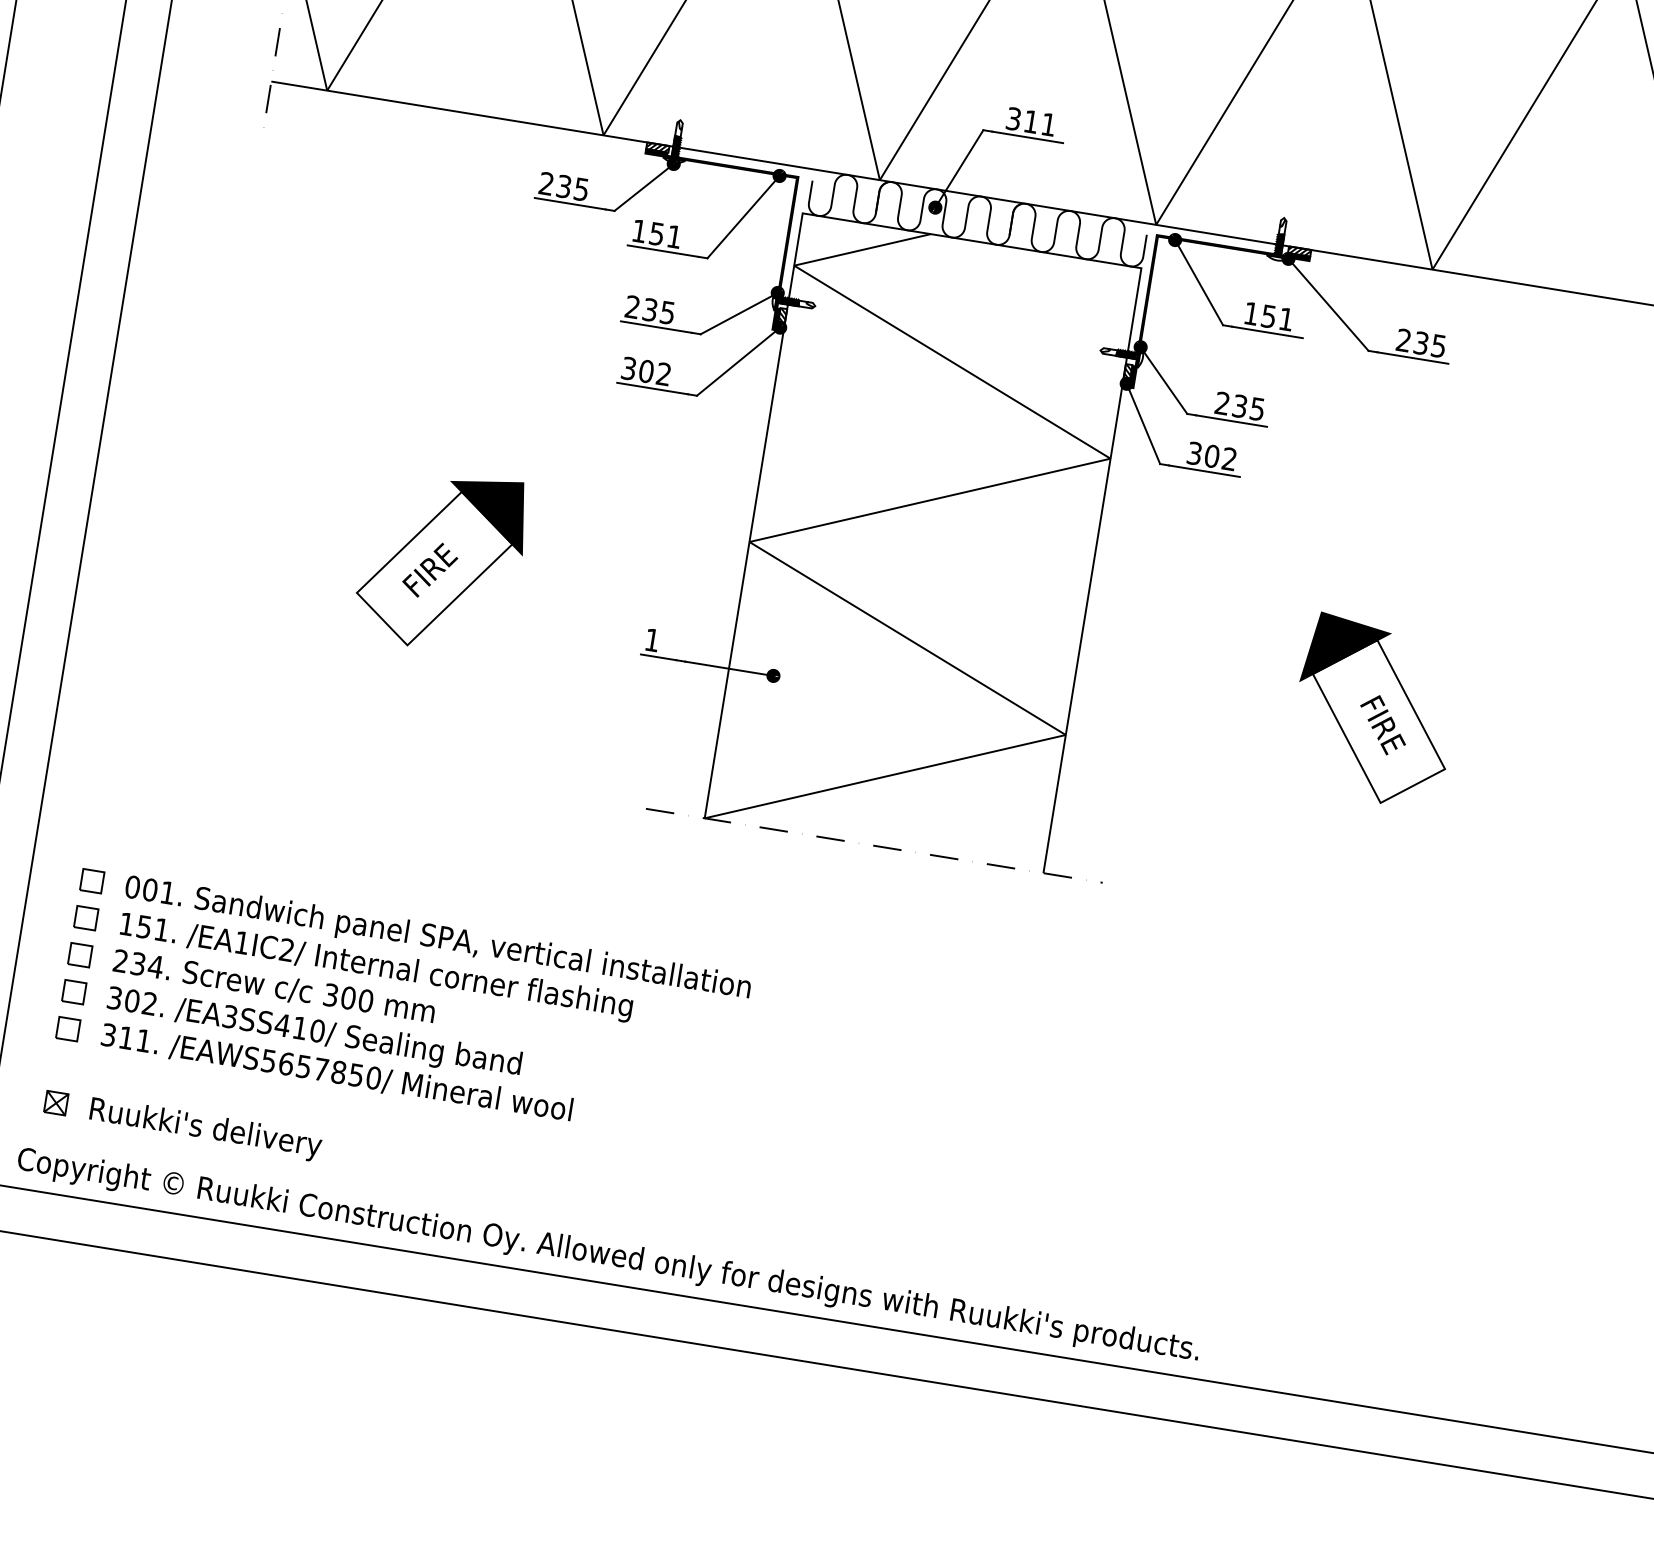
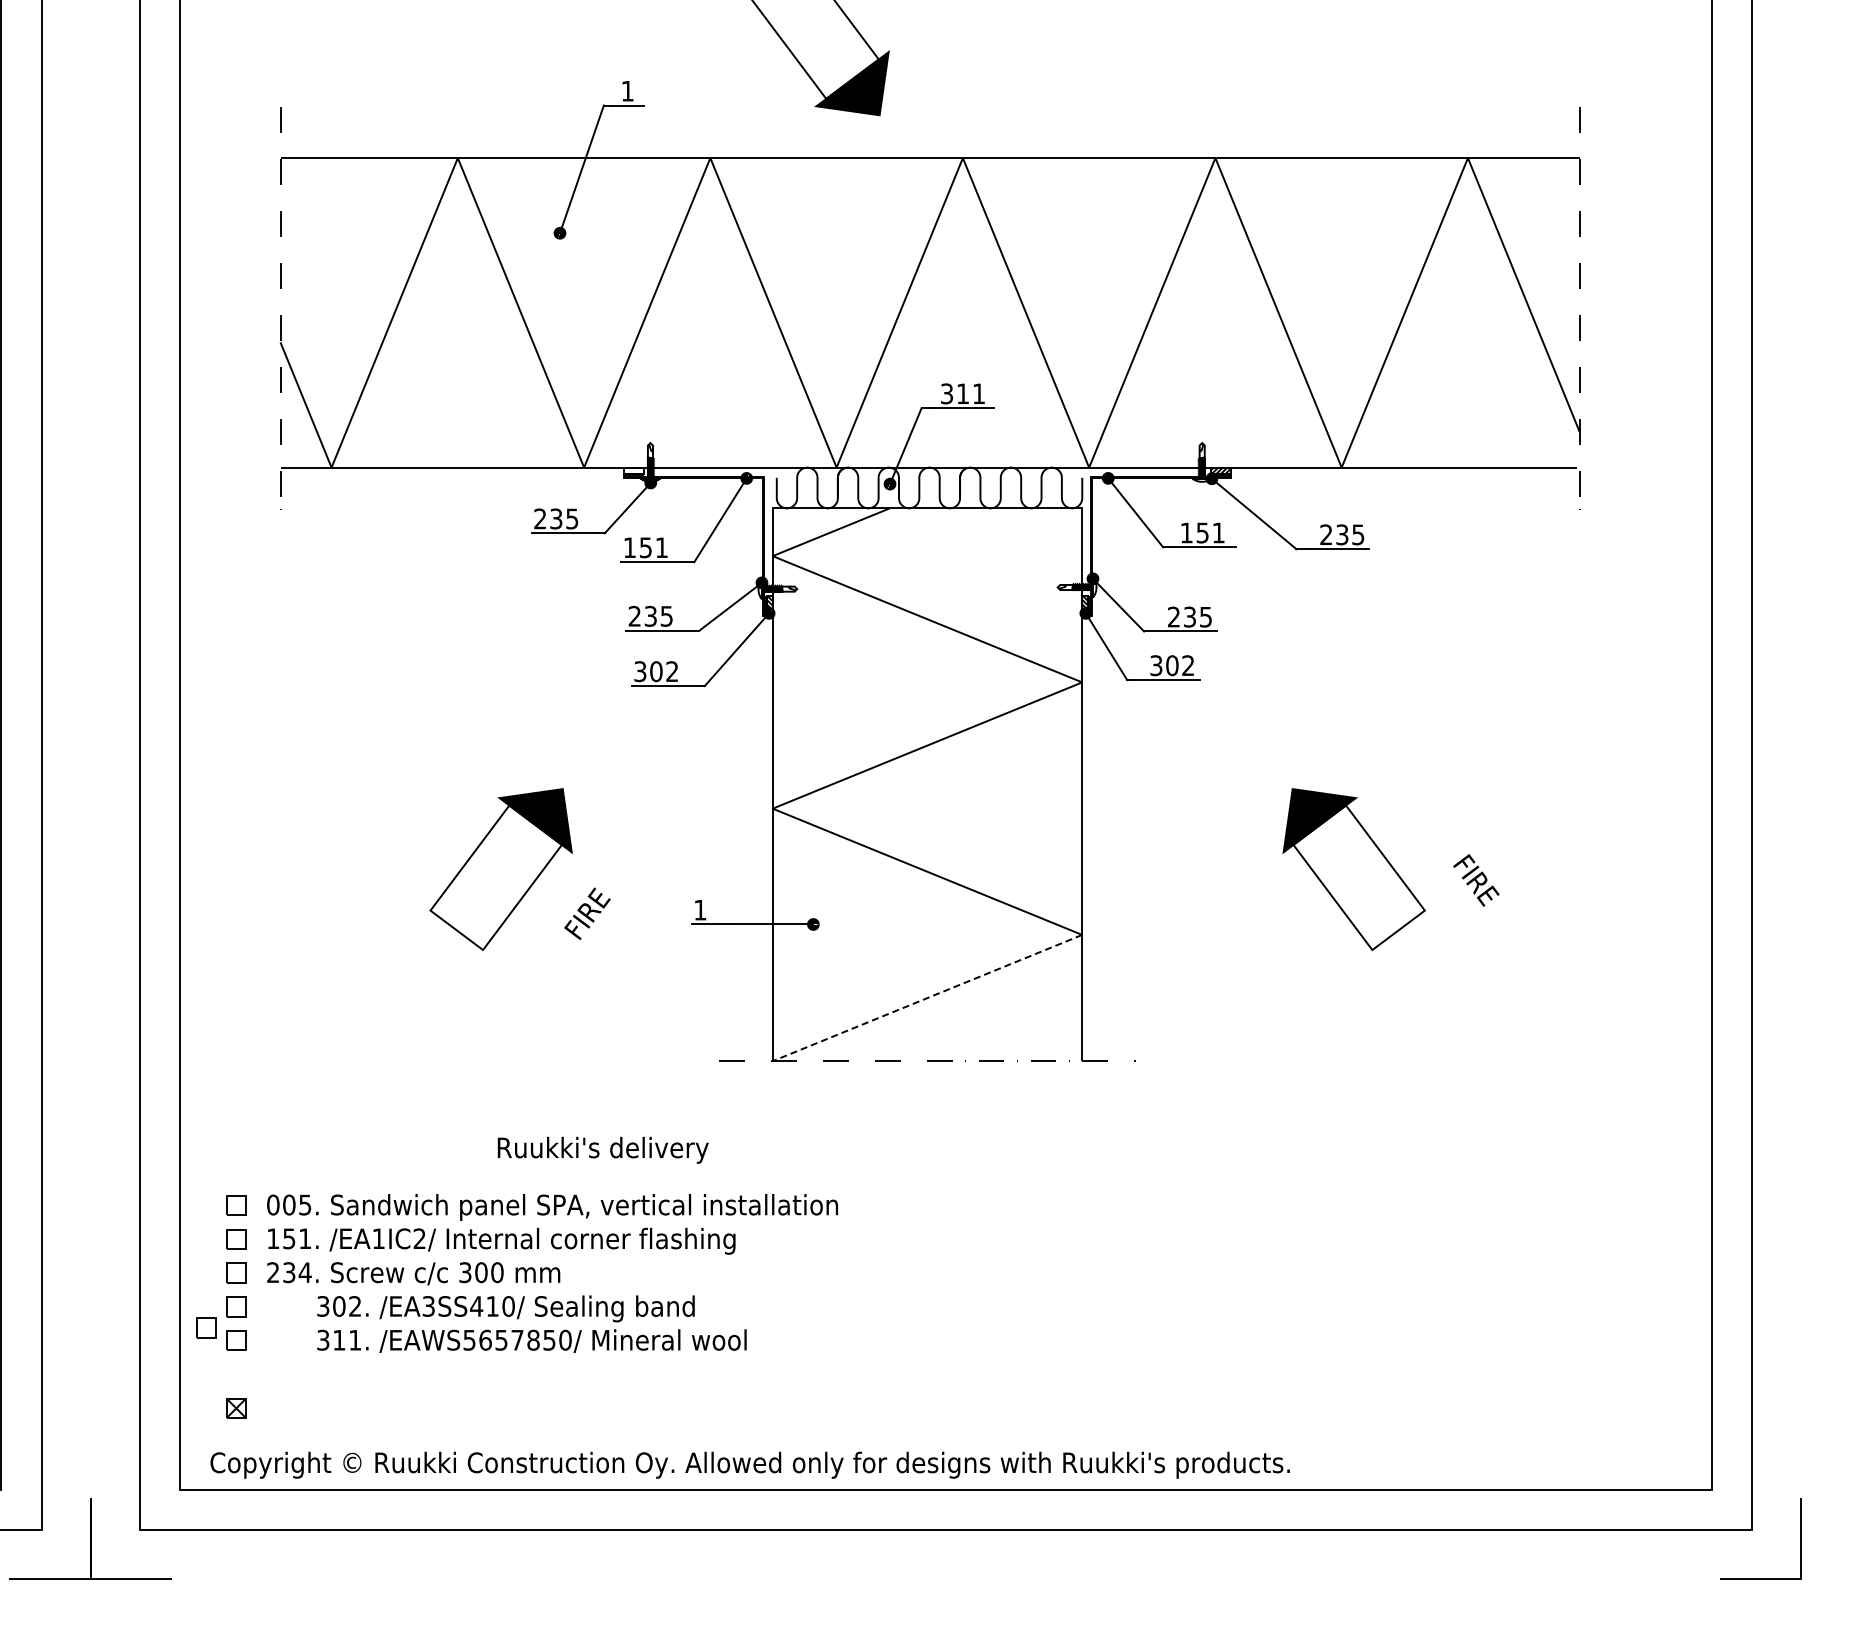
hatch: (658, 147) -> (634, 470), removed
text: (430, 569) -> (587, 913), moved
text: (1383, 725) -> (1476, 880), moved
line: (885, 777) -> (927, 998), solid -> dashed
text: (168, 892) -> (305, 1204), 001. -> 005.
part: (37, 1009) -> (206, 1327), added
text: (339, 1053) -> (531, 1323), moved
text: (205, 1128) -> (602, 1149), moved

